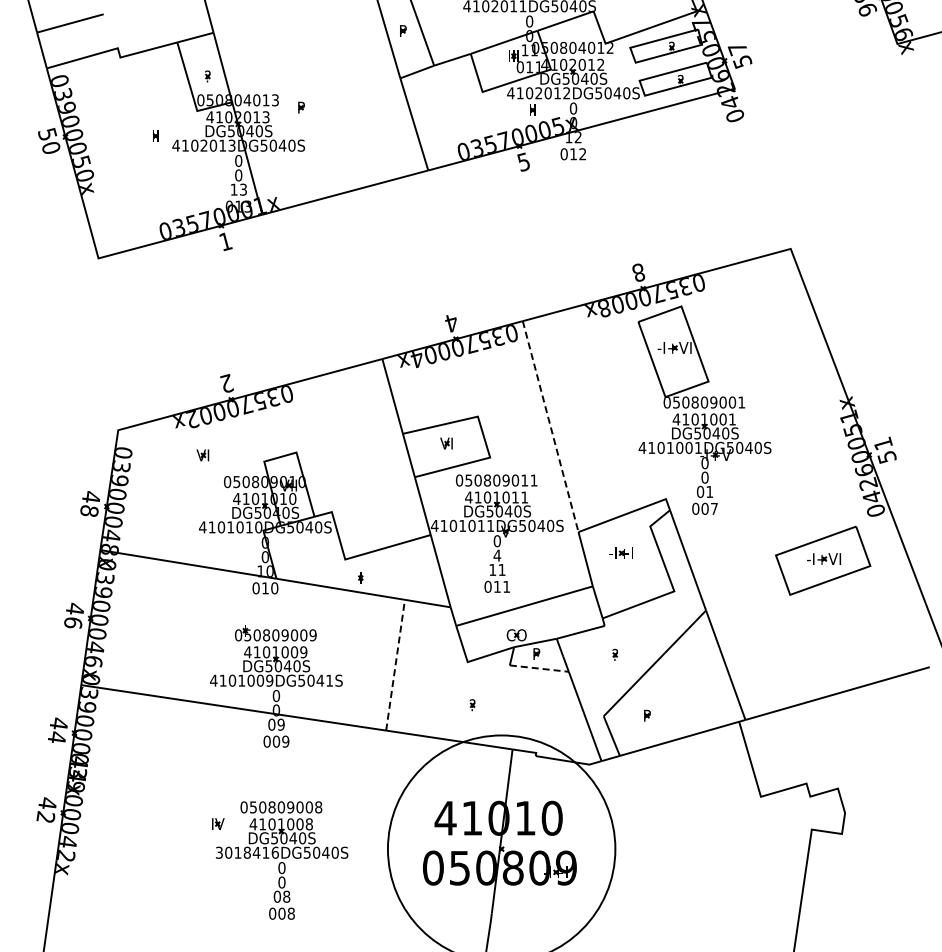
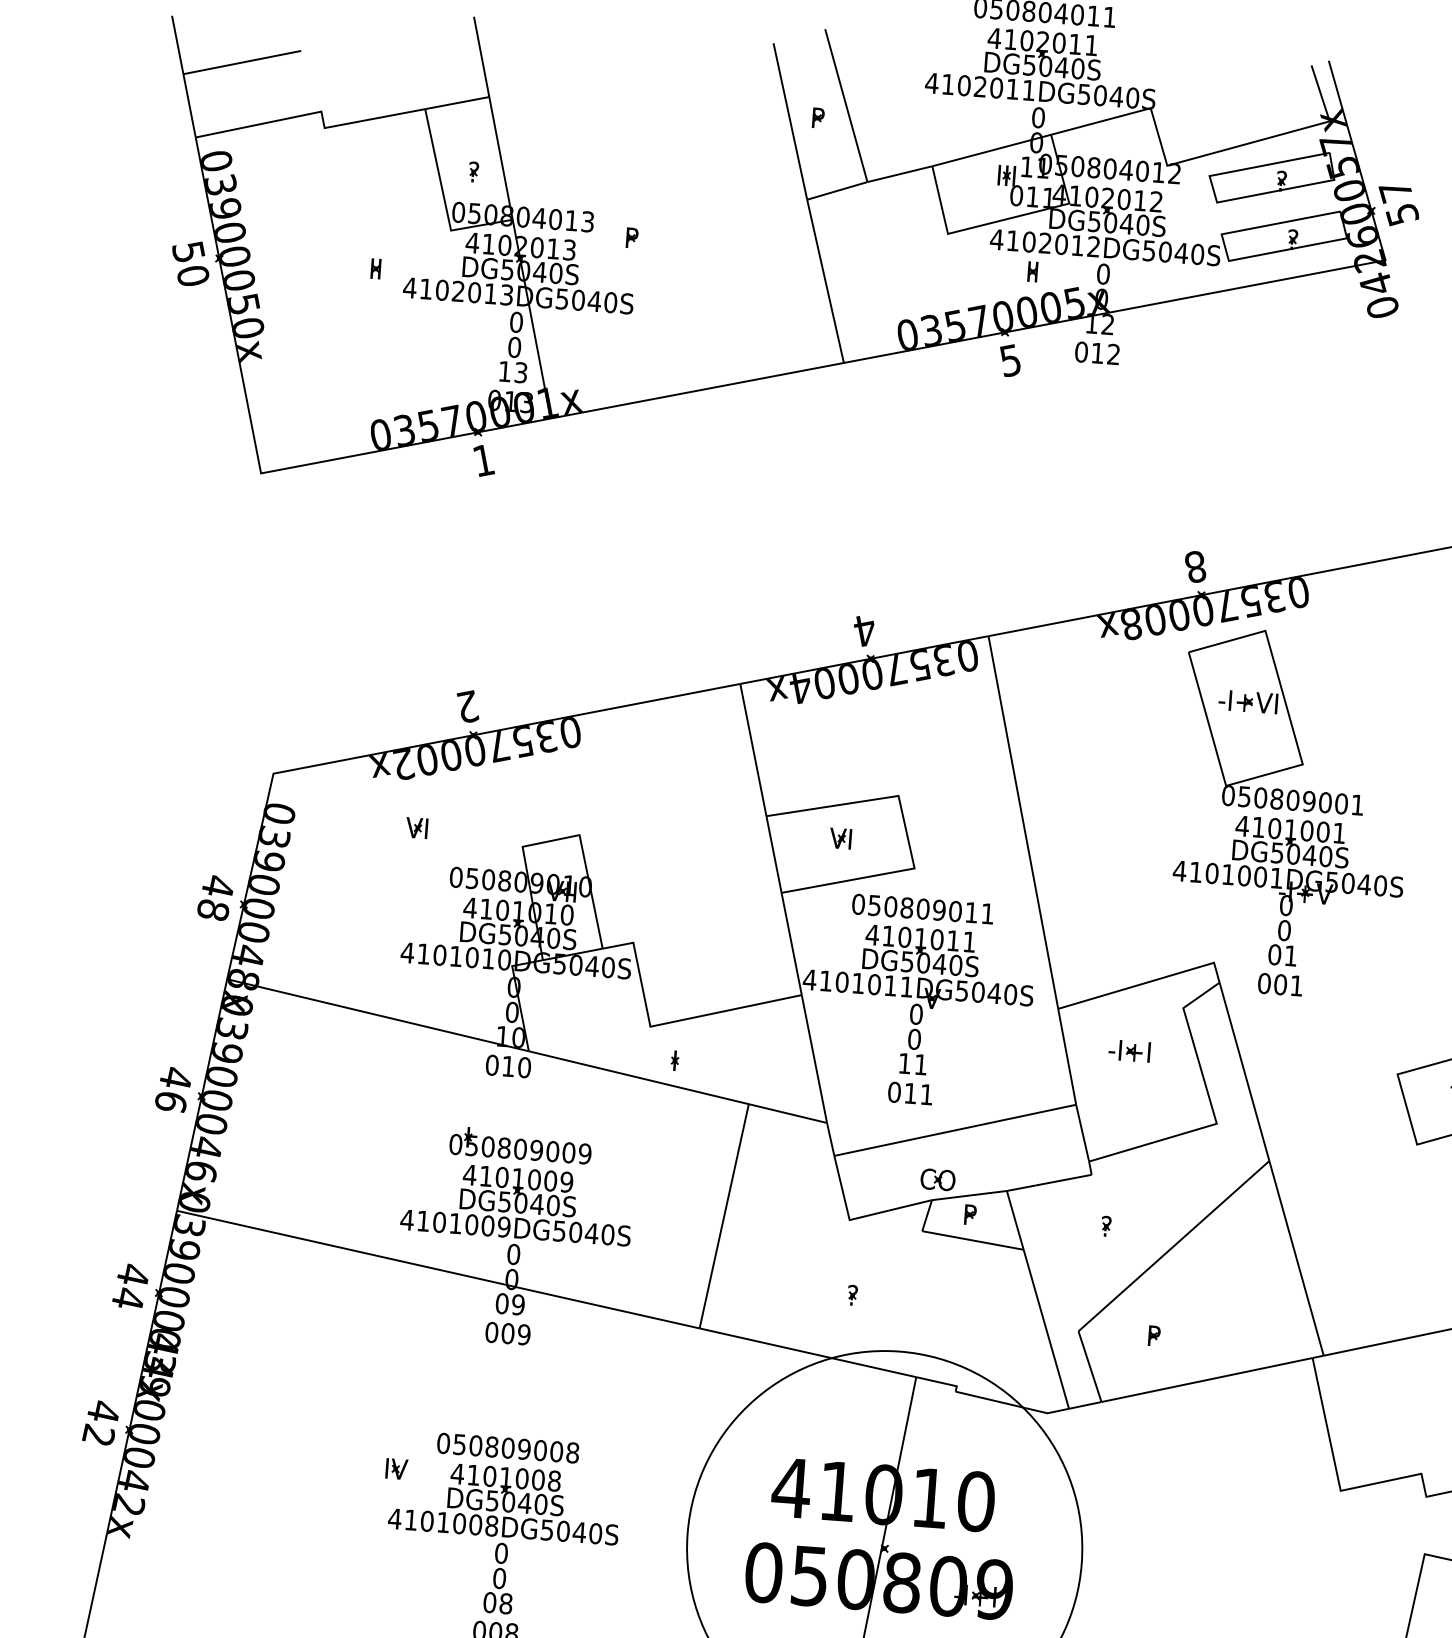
line: (550, 427) -> (1022, 823), dashed -> solid
text: (714, 508) -> (1296, 985), 007 -> 001
text: (497, 555) -> (914, 1039), 4 -> 0
line: (395, 664) -> (724, 1215), dashed -> solid
line: (539, 668) -> (973, 1240), dashed -> solid
text: (329, 680) -> (607, 1234), 4101009DG5041S -> 4101009DG5040S
text: (246, 852) -> (441, 1521), 3018416DG5040S -> 4101008DG5040S

